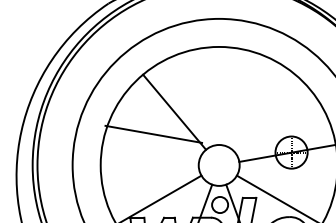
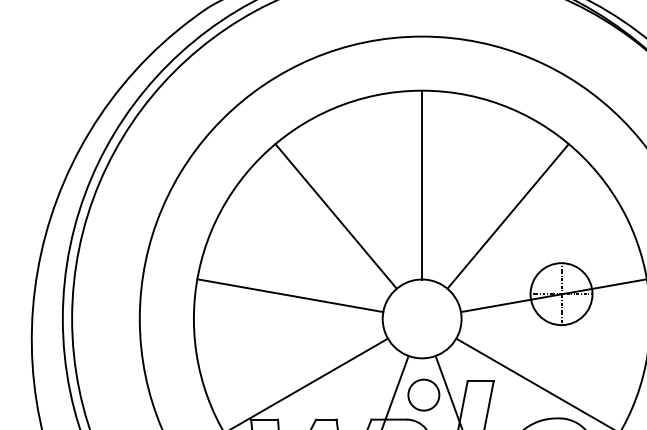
line: (219, 95) -> (422, 184), added
line: (263, 111) -> (507, 215), added
line: (153, 133) -> (289, 293), moved

